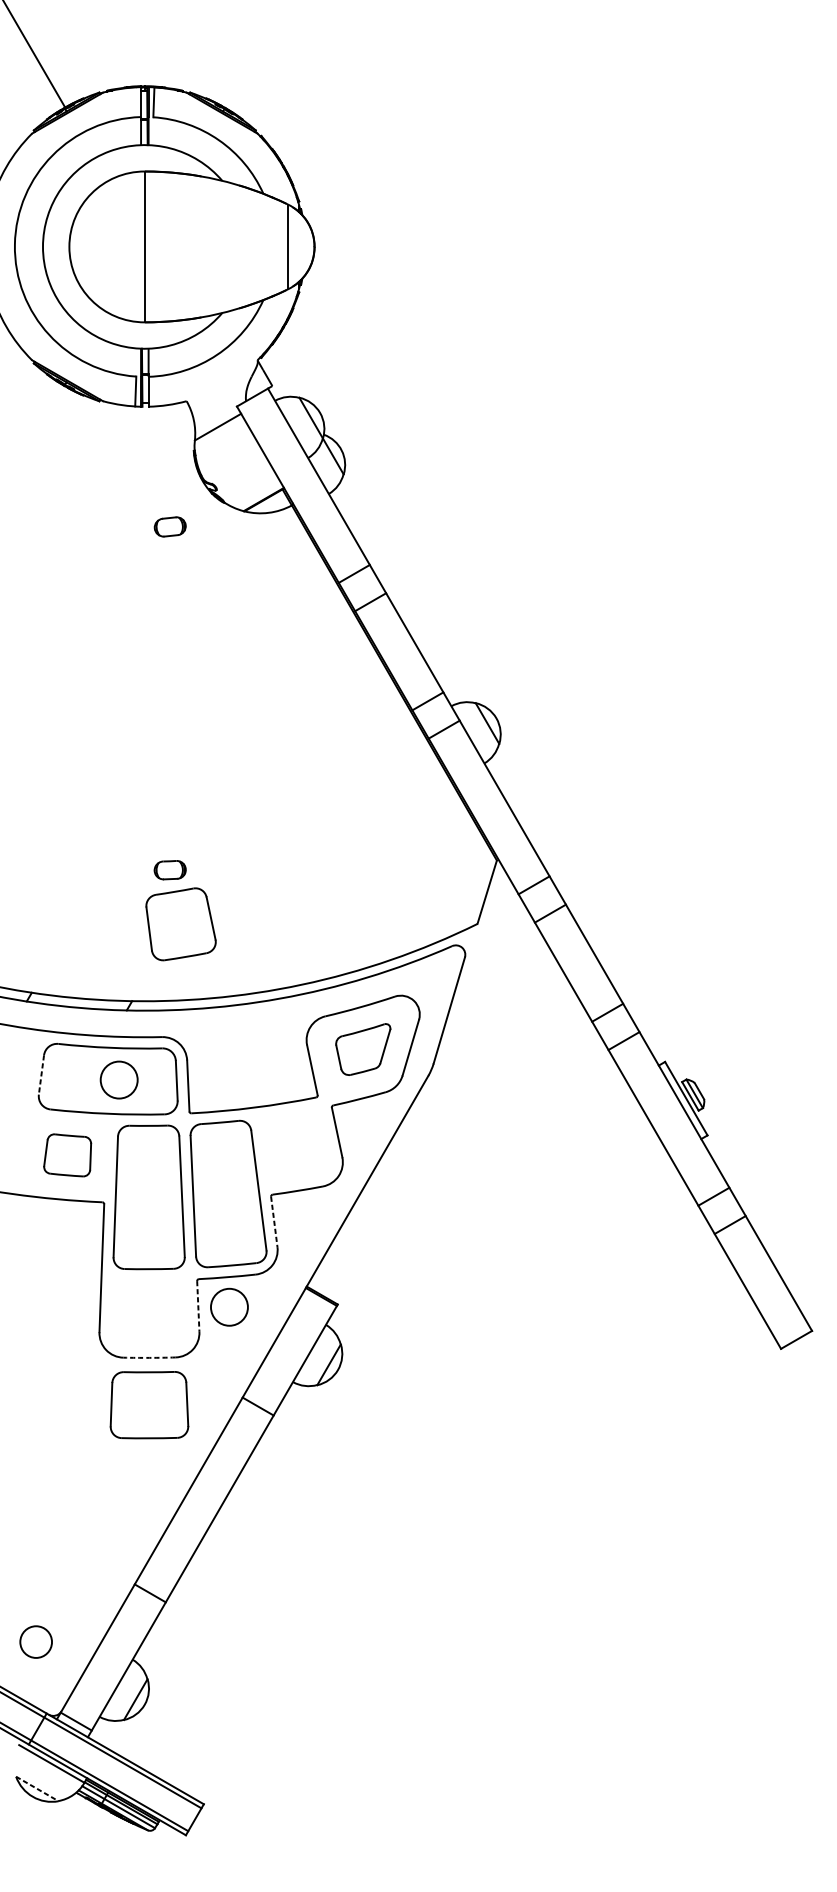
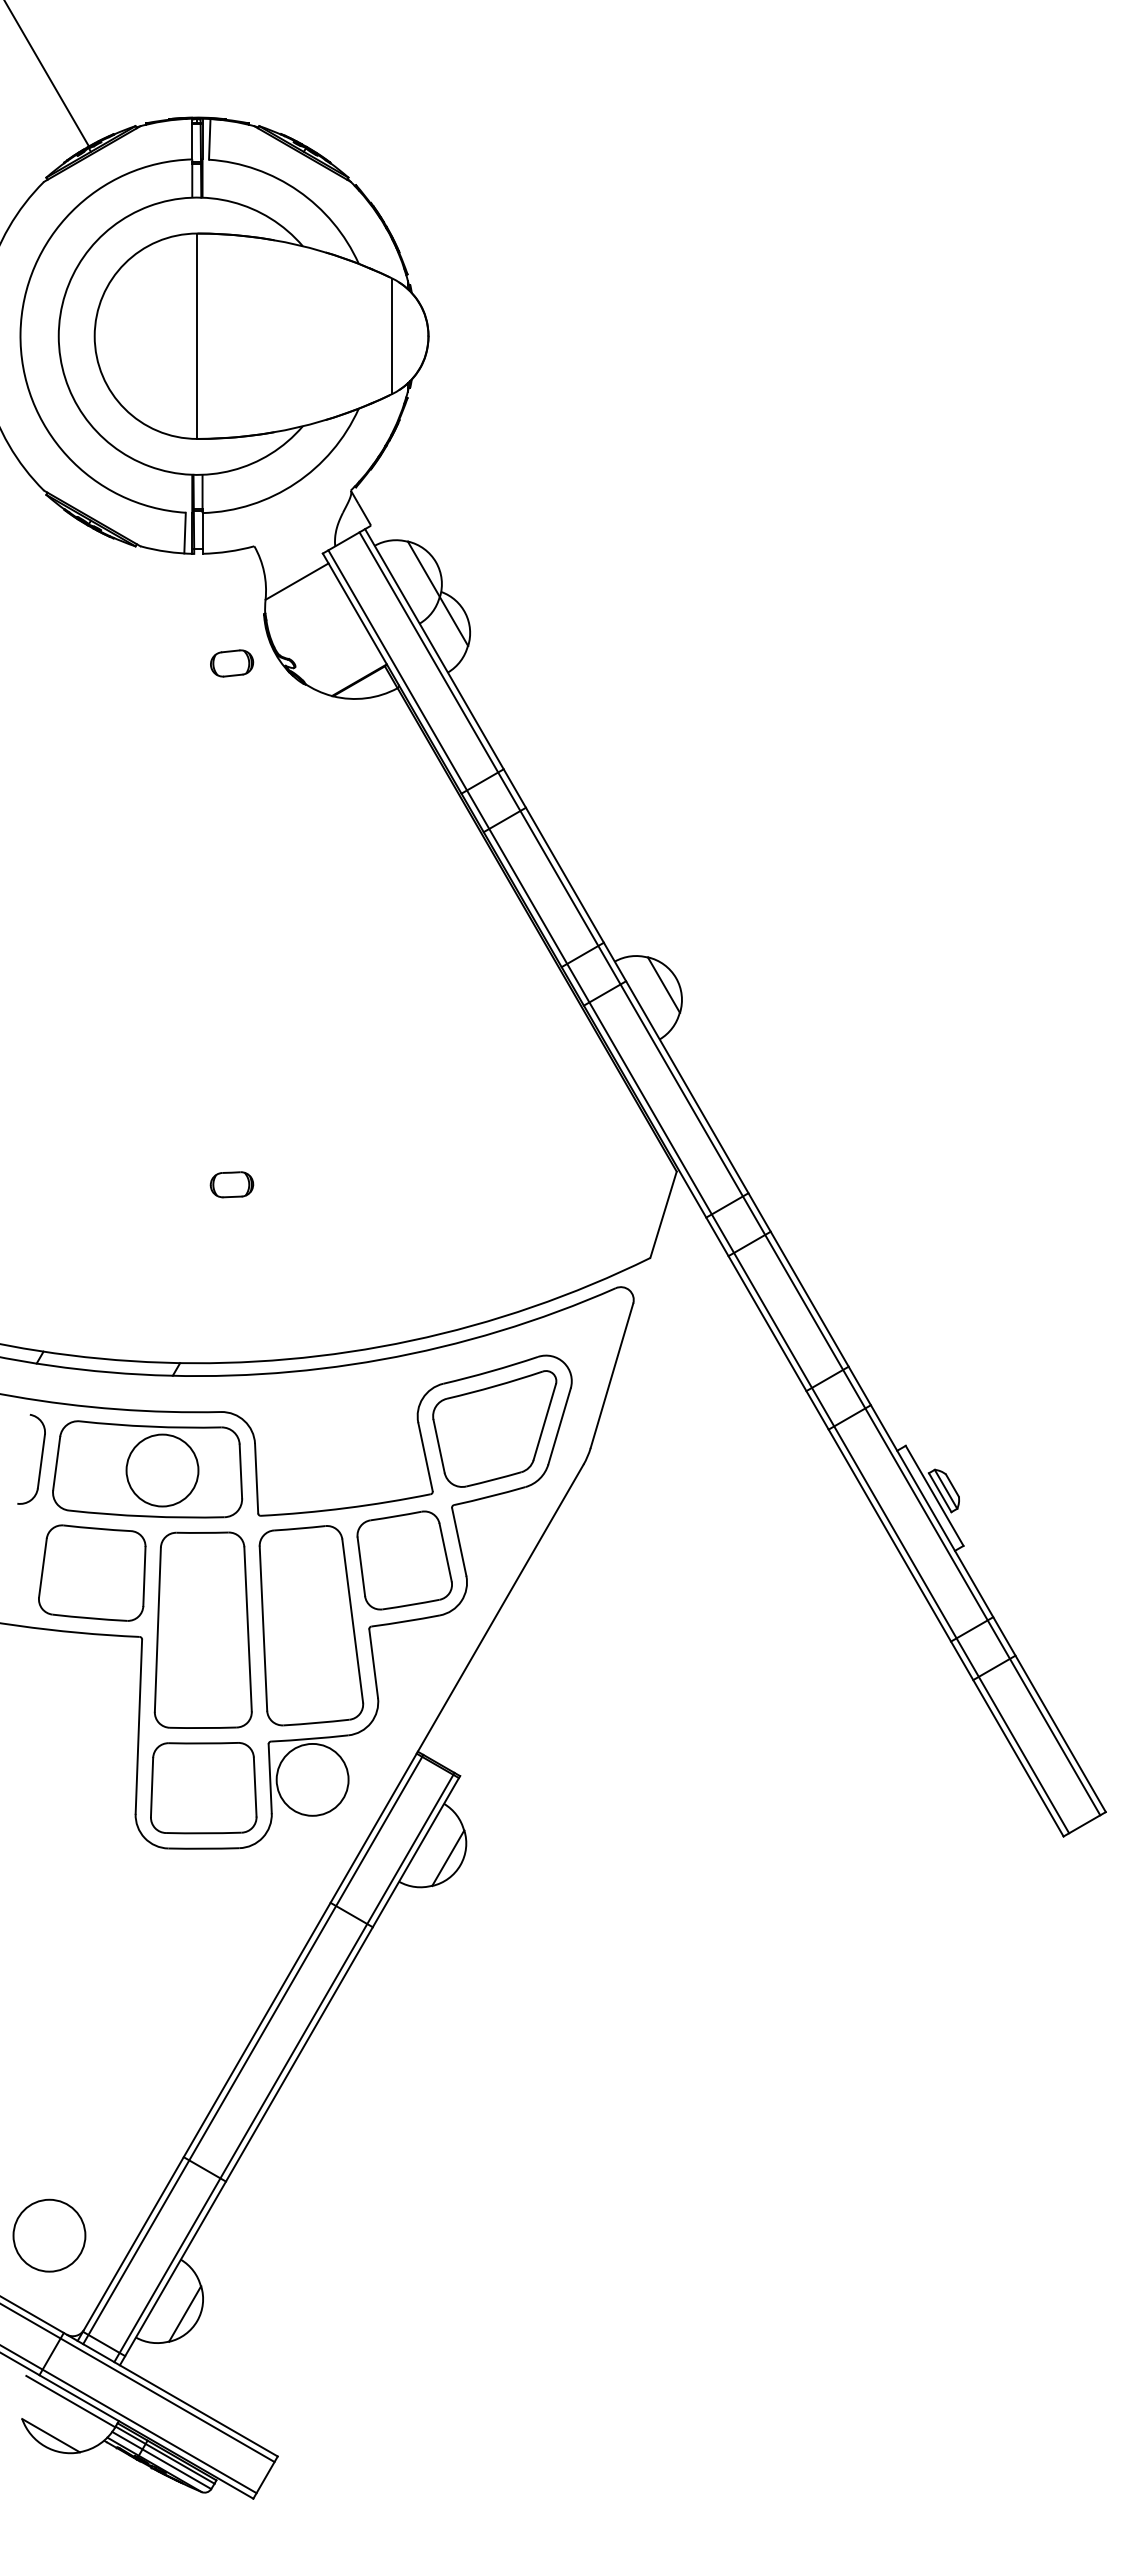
part: (170, 526) -> (232, 663), moved
line: (535, 861) -> (729, 1173), added
line: (512, 875) -> (698, 1191), added
part: (180, 924) -> (404, 1560), moved
part: (363, 1049) -> (494, 1428), size x1.67
part: (29, 1071) -> (40, 1459), added
line: (41, 1074) -> (56, 1463), dashed -> solid
circle: (119, 1080) -> (162, 1470), size x1.43
part: (67, 1154) -> (92, 1572), size x1.67
line: (274, 1221) -> (373, 1663), dashed -> solid
line: (198, 1306) -> (270, 1778), dashed -> solid
circle: (229, 1307) -> (312, 1779), size x1.43
arc: (149, 1357) -> (203, 1848), dashed -> solid
part: (149, 1405) -> (203, 1788), moved
line: (186, 1505) -> (253, 2049), added
line: (208, 1518) -> (284, 2067), added
circle: (36, 1641) -> (49, 2235), size x1.67
line: (37, 1788) -> (51, 2435), dashed -> solid

